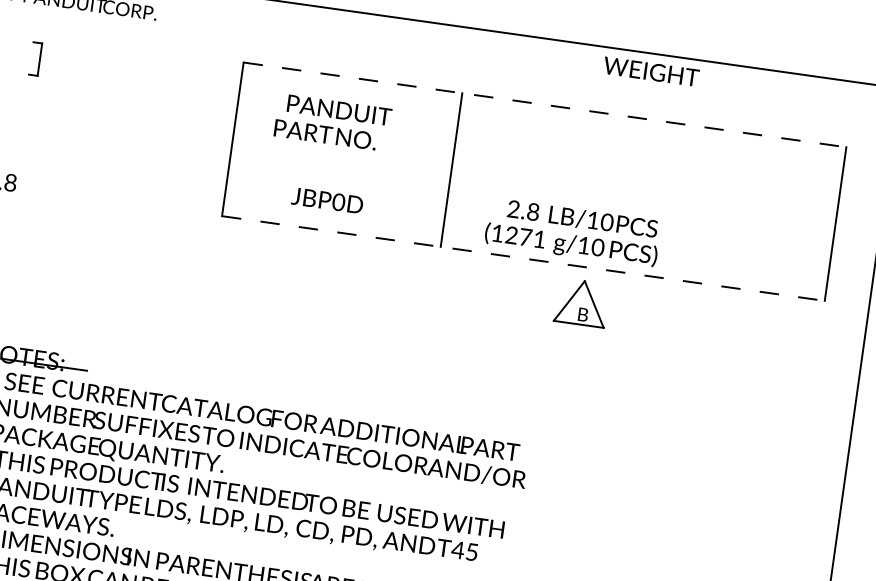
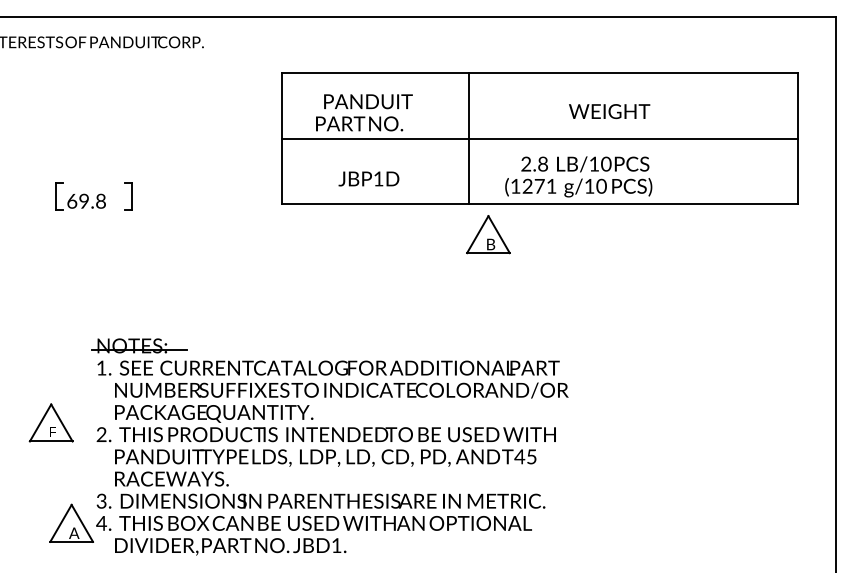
part: (35, 59) -> (128, 196), moved
text: (651, 71) -> (609, 111), moved
line: (545, 104) -> (540, 72), dashed -> solid
line: (534, 181) -> (540, 138), added
text: (338, 201) -> (378, 178), JBP0D -> JBP1D
line: (523, 258) -> (540, 204), dashed -> solid
part: (581, 302) -> (488, 234), moved

